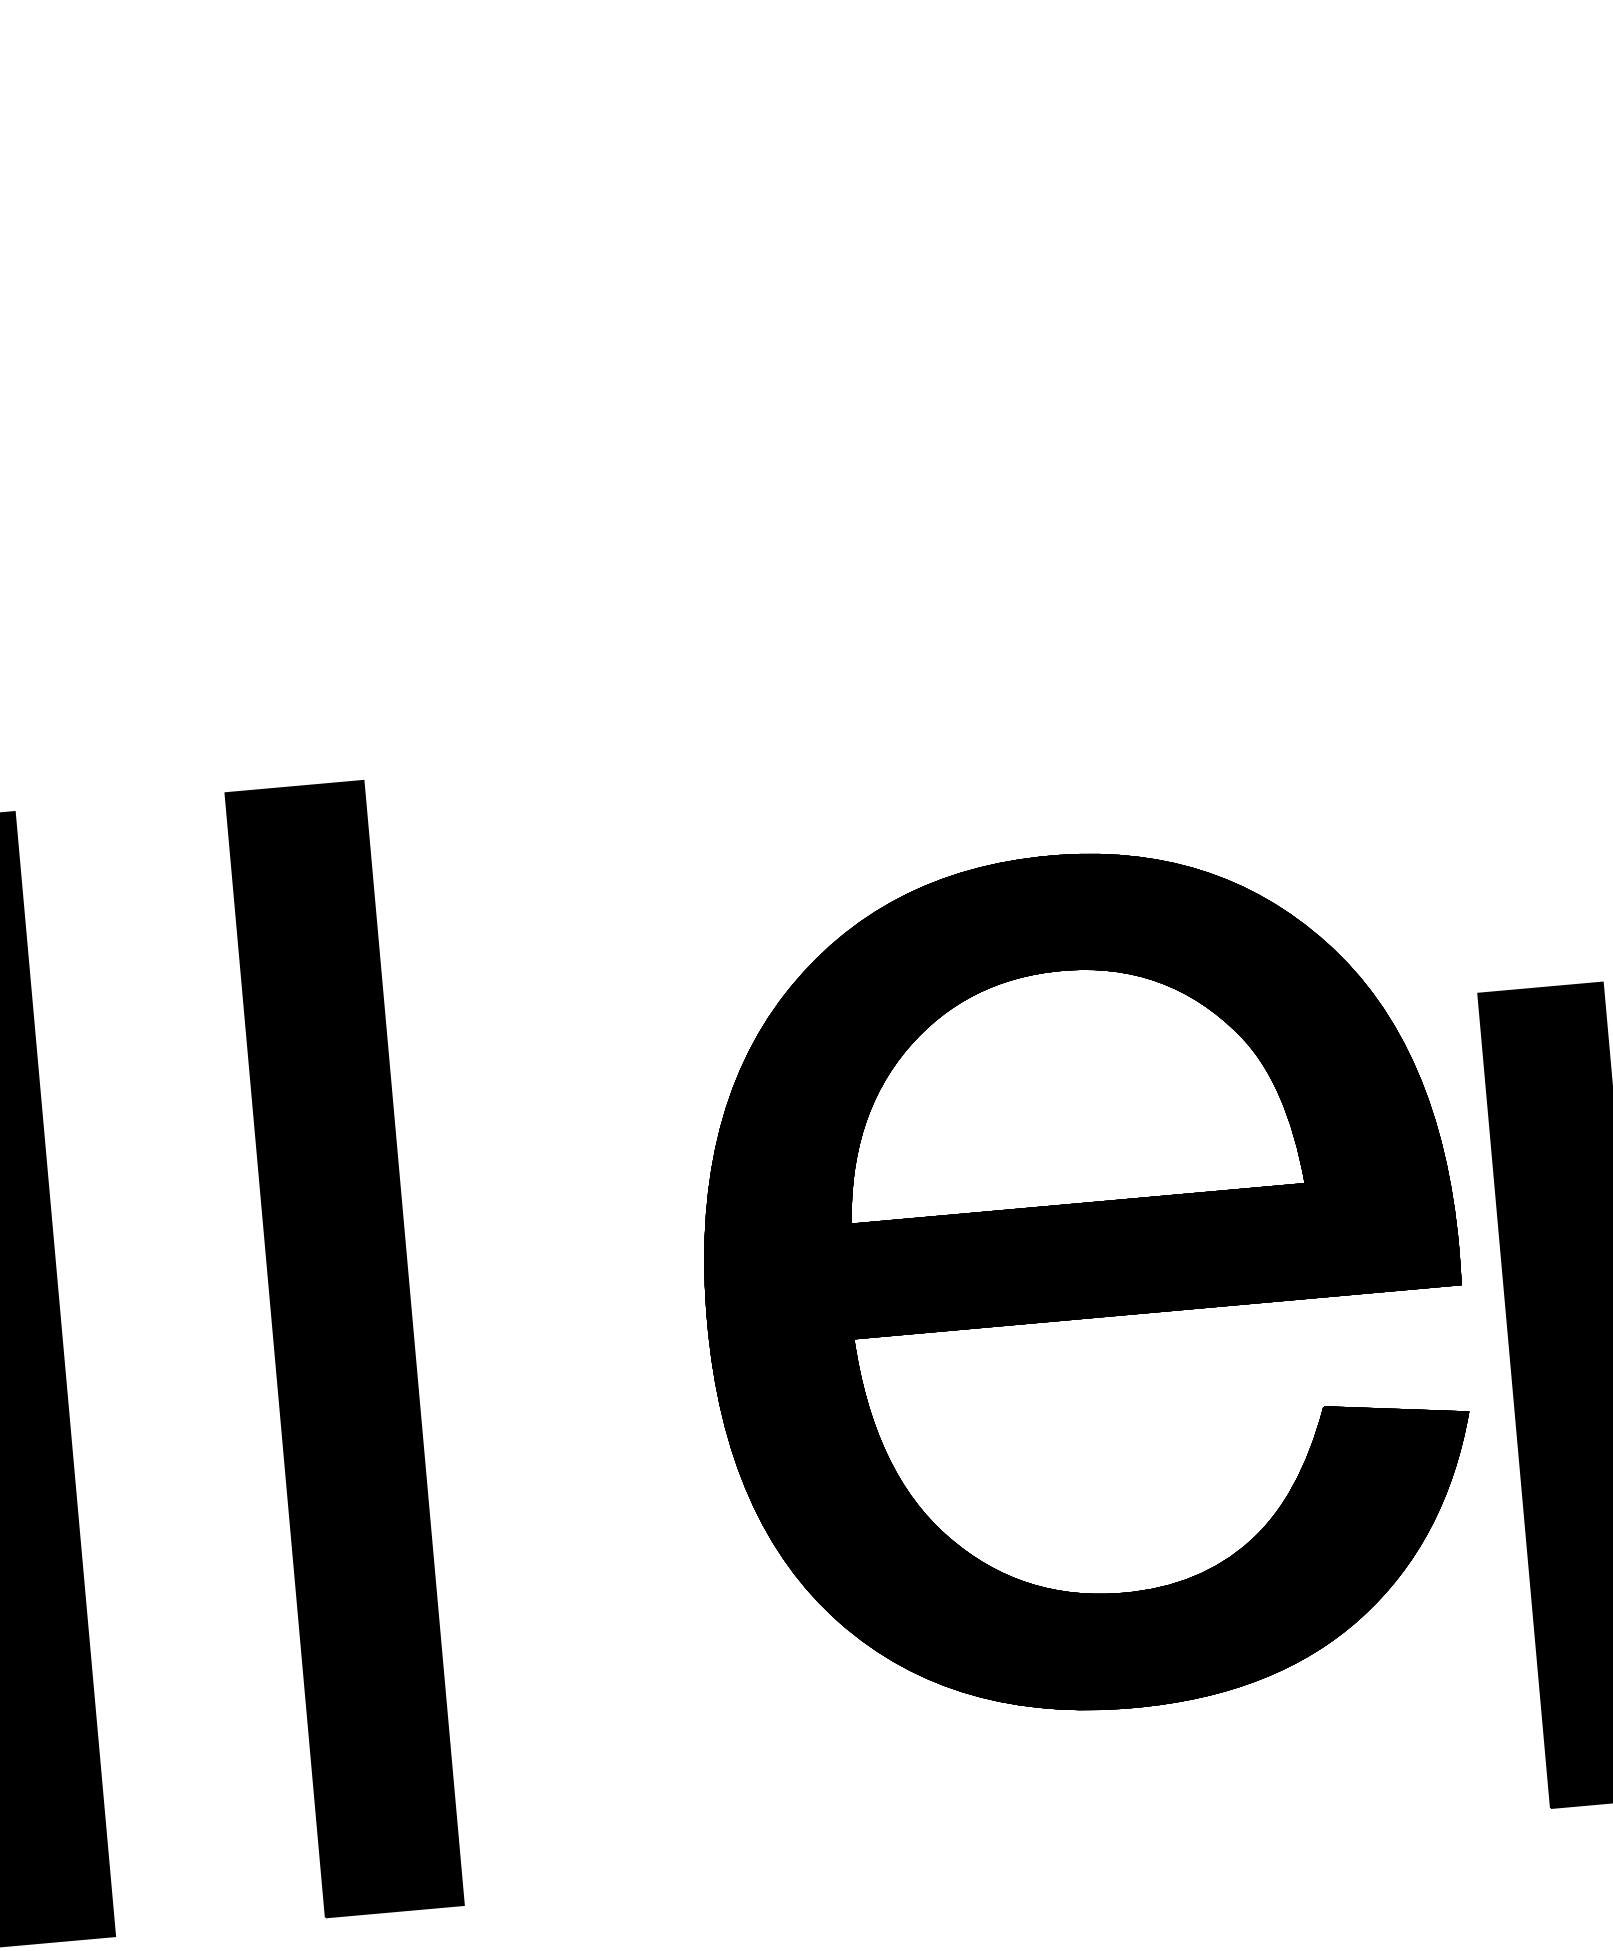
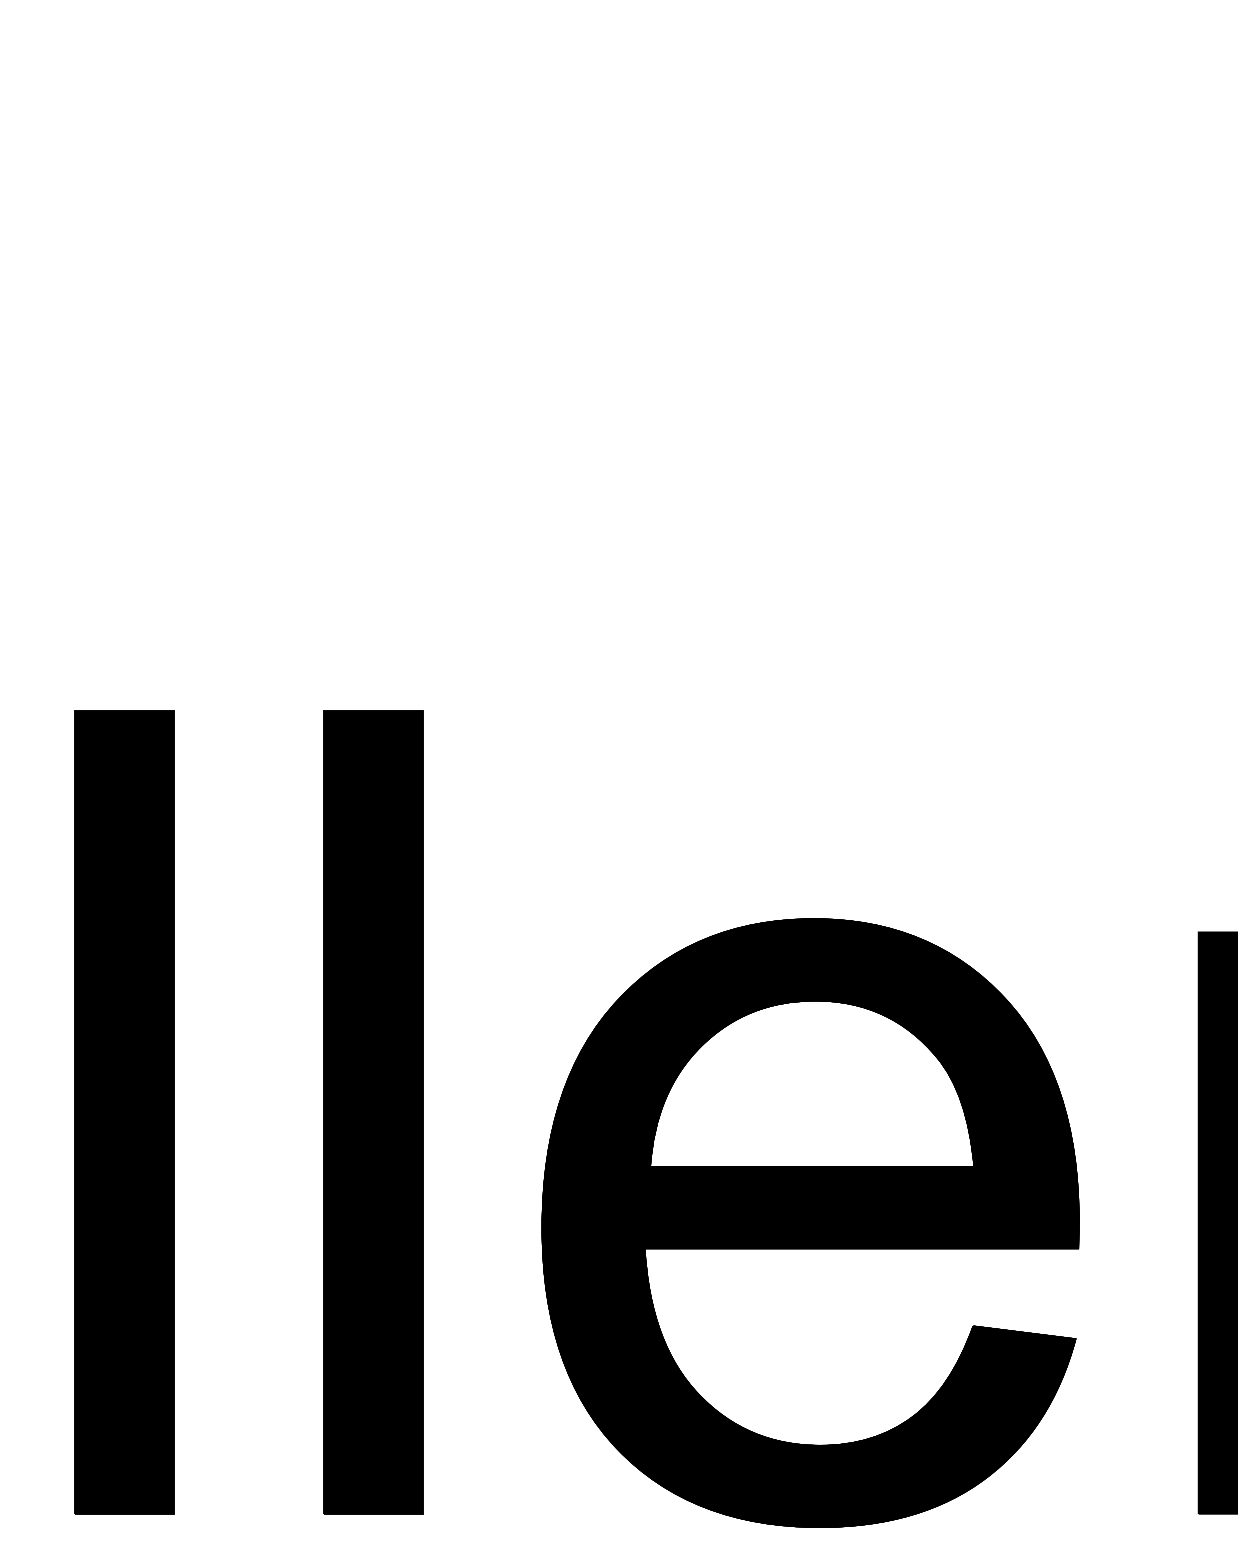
part: (1082, 1281) -> (810, 1222), moved

